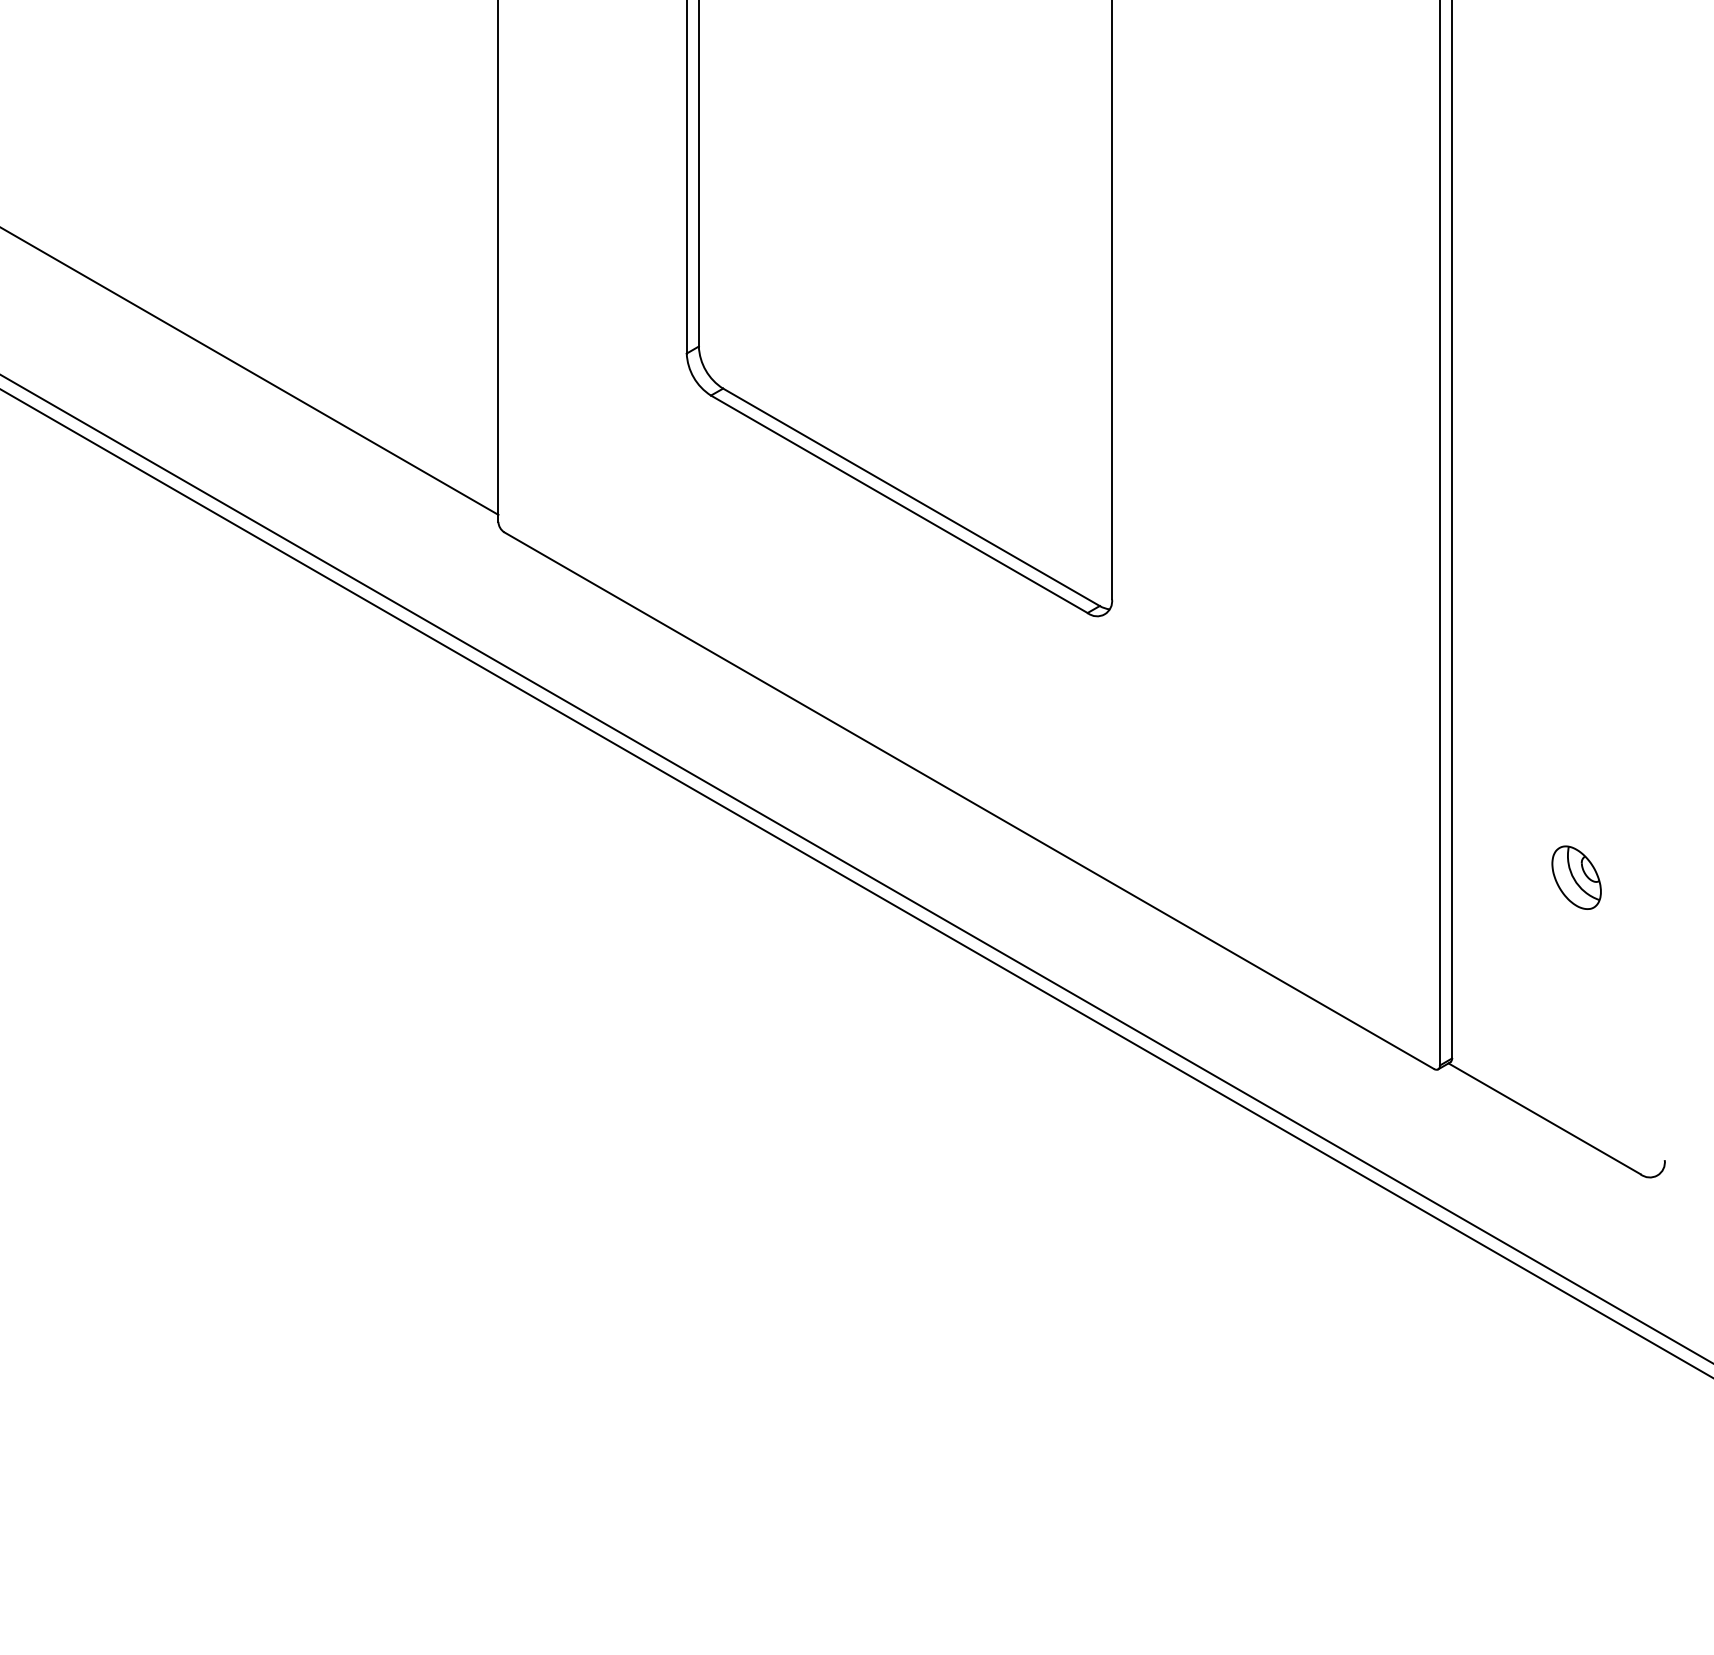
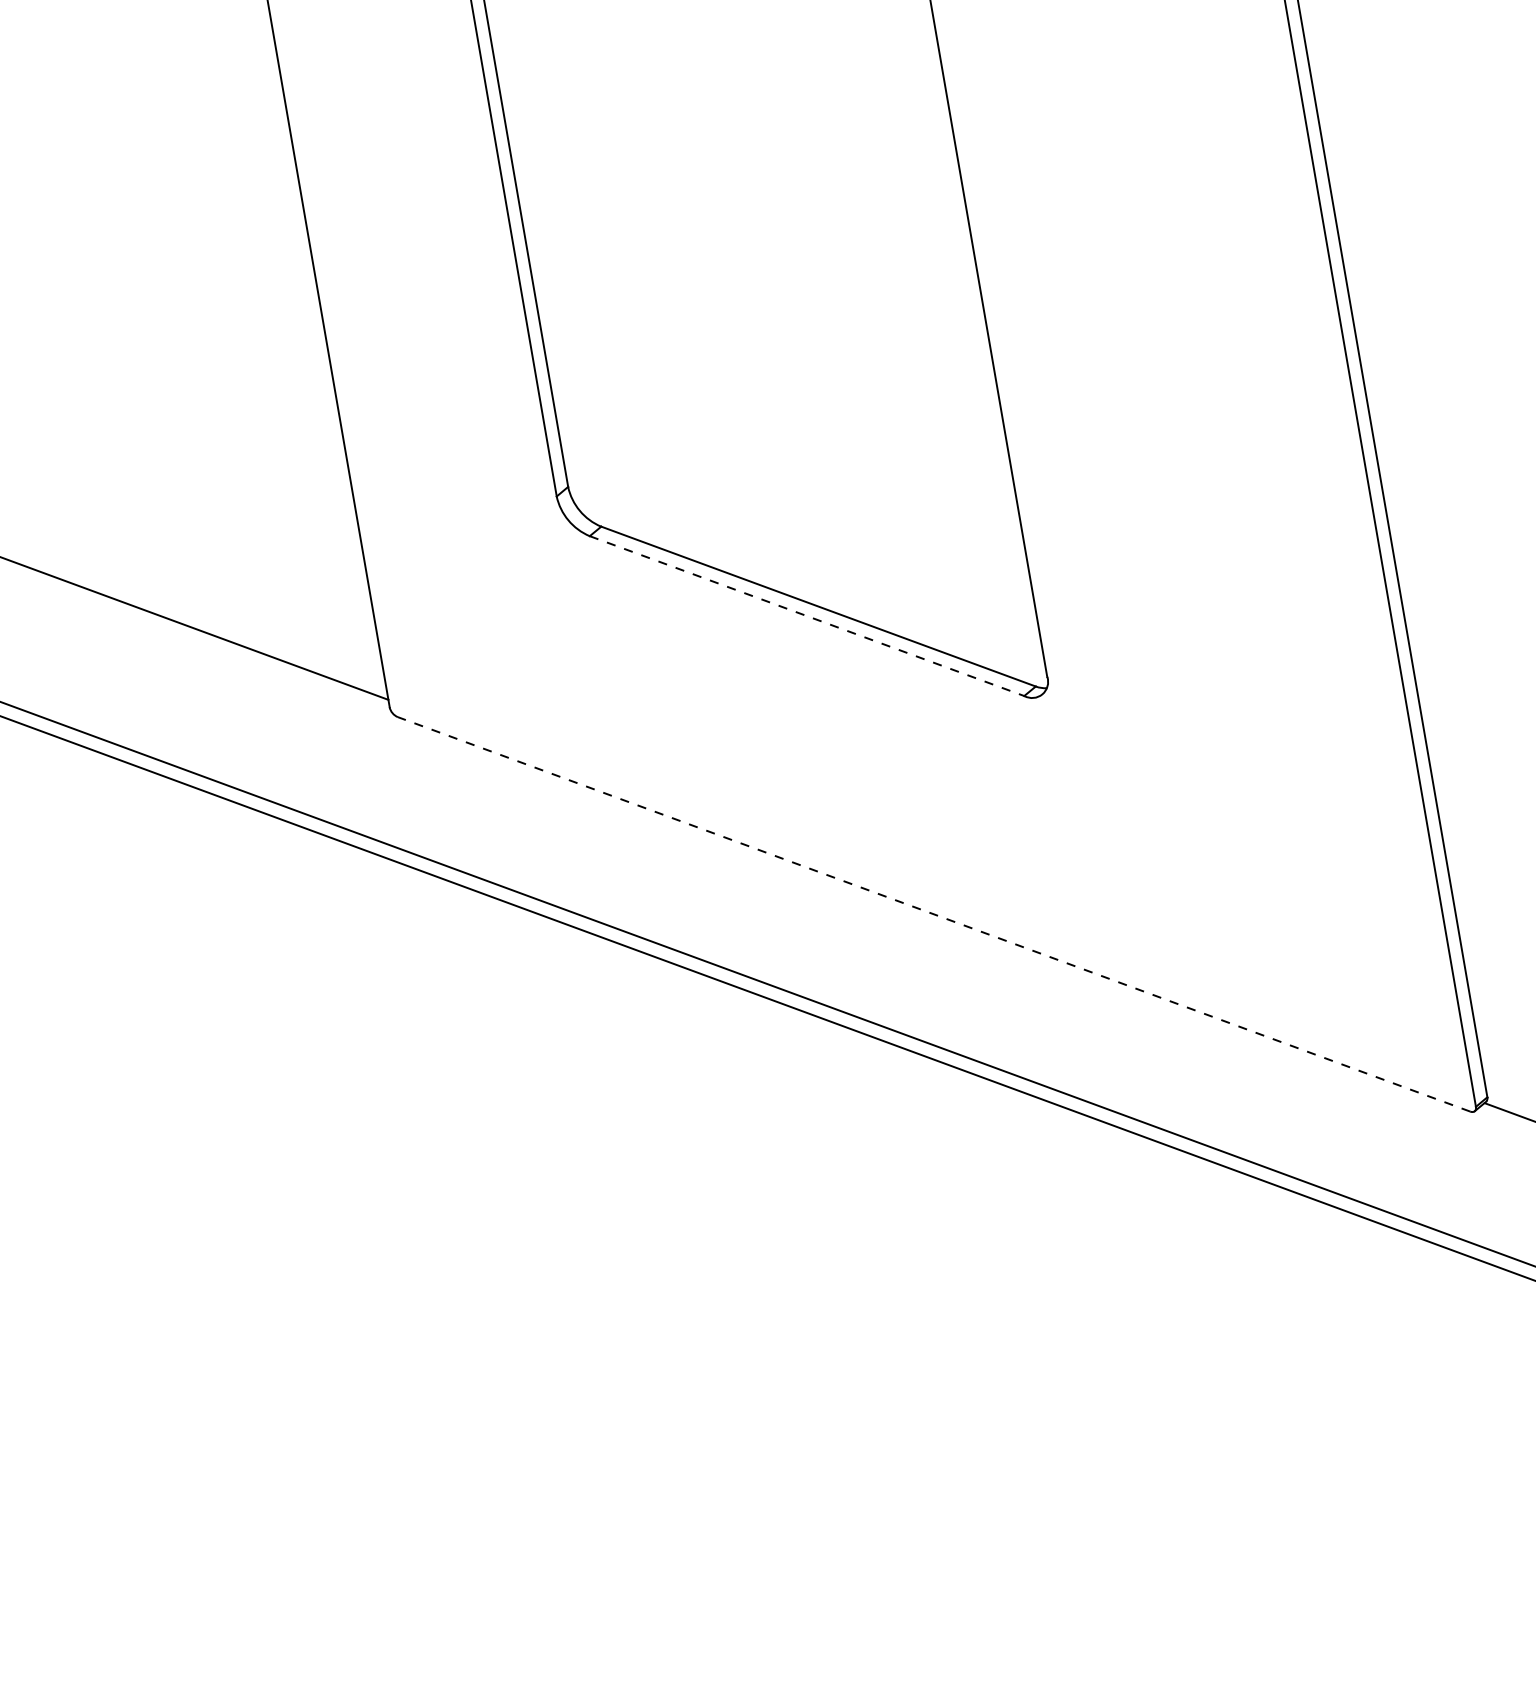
line: (899, 504) -> (807, 616), solid -> dashed
line: (969, 800) -> (934, 914), solid -> dashed

